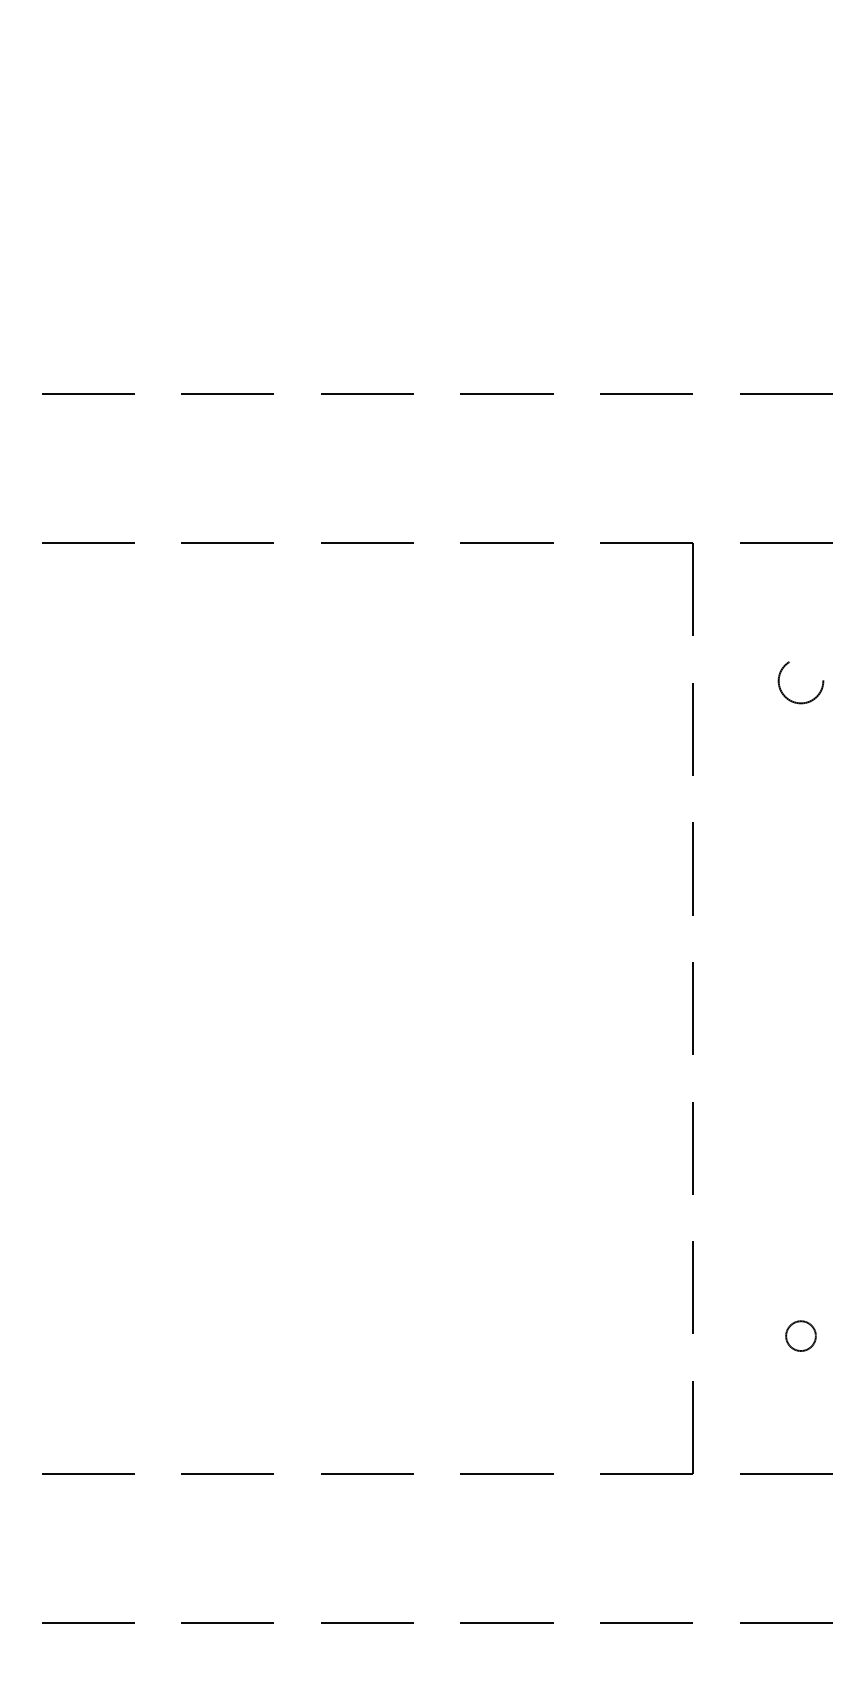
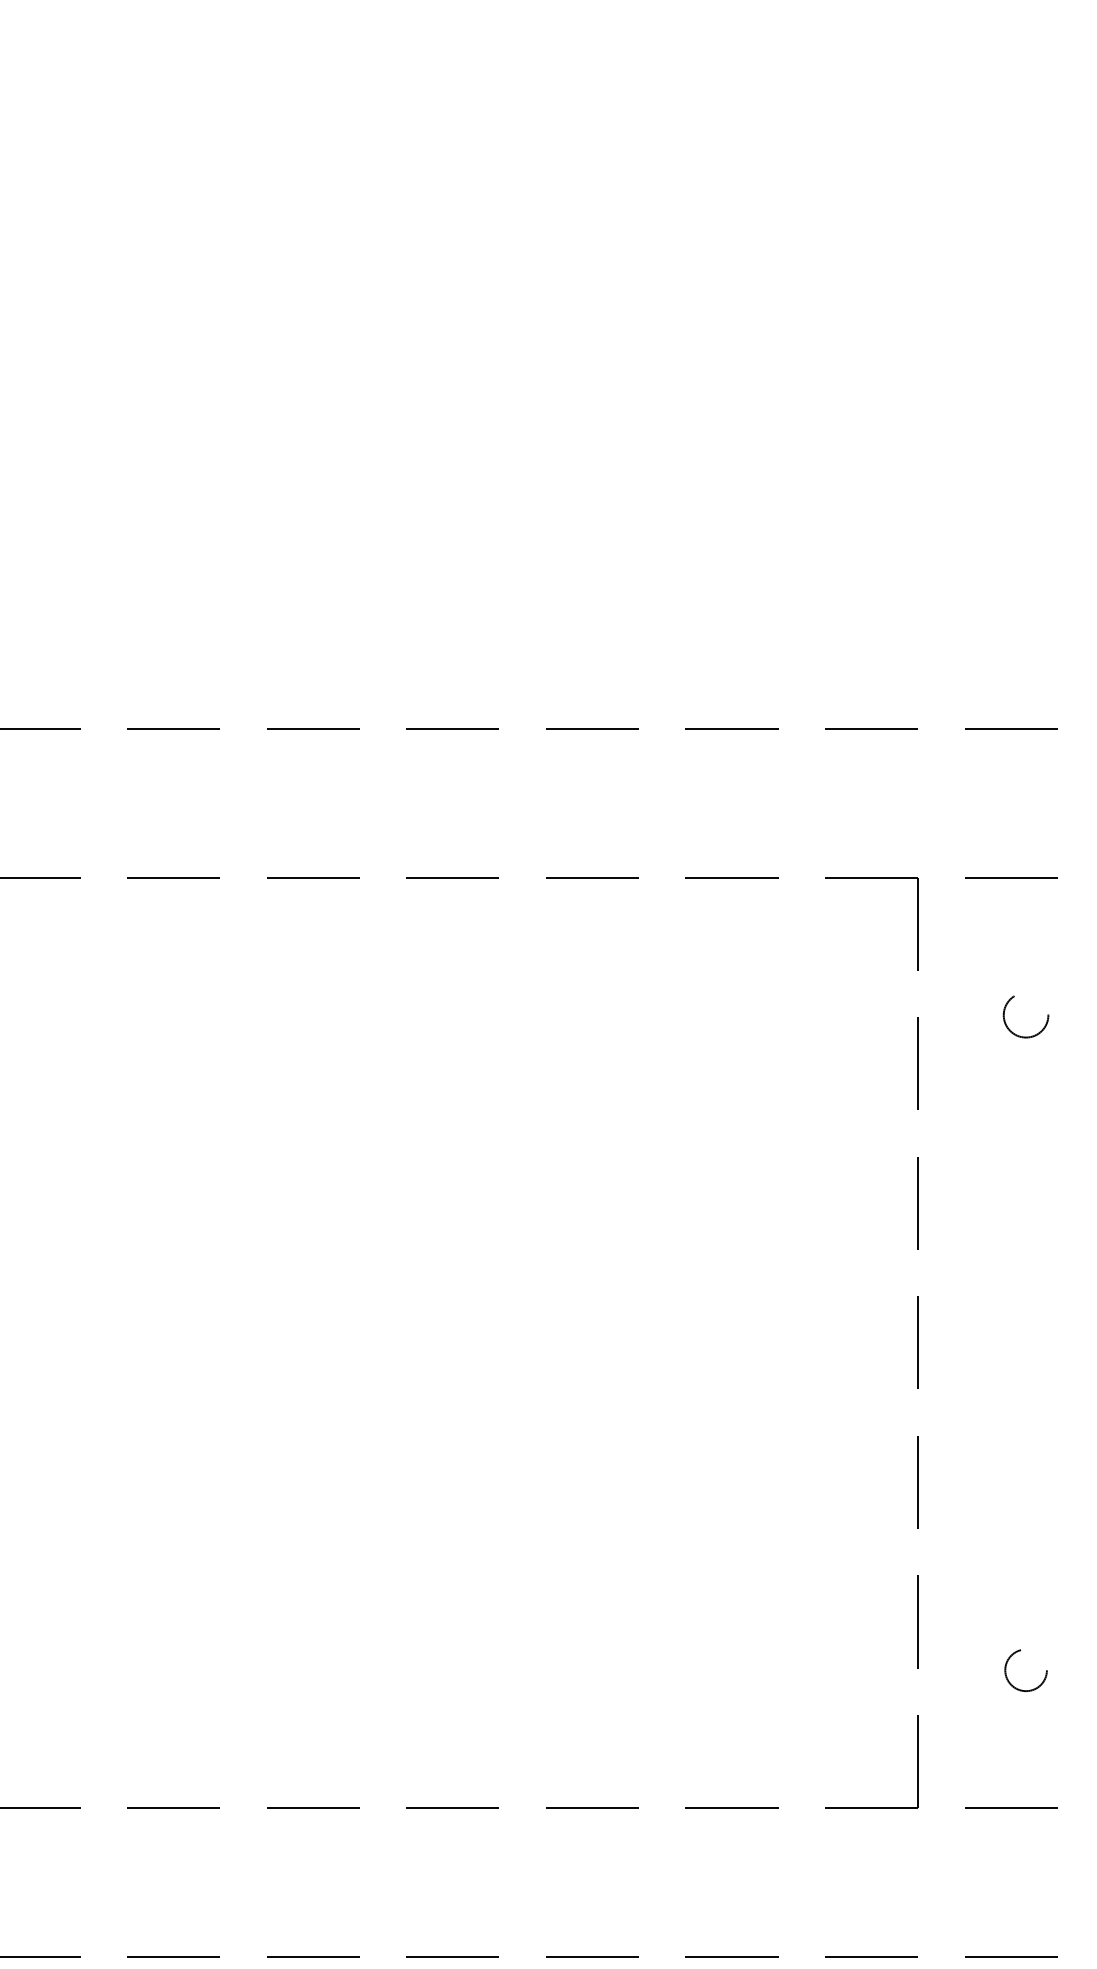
circle: (800, 1336) -> (1025, 1670), size x1.4

